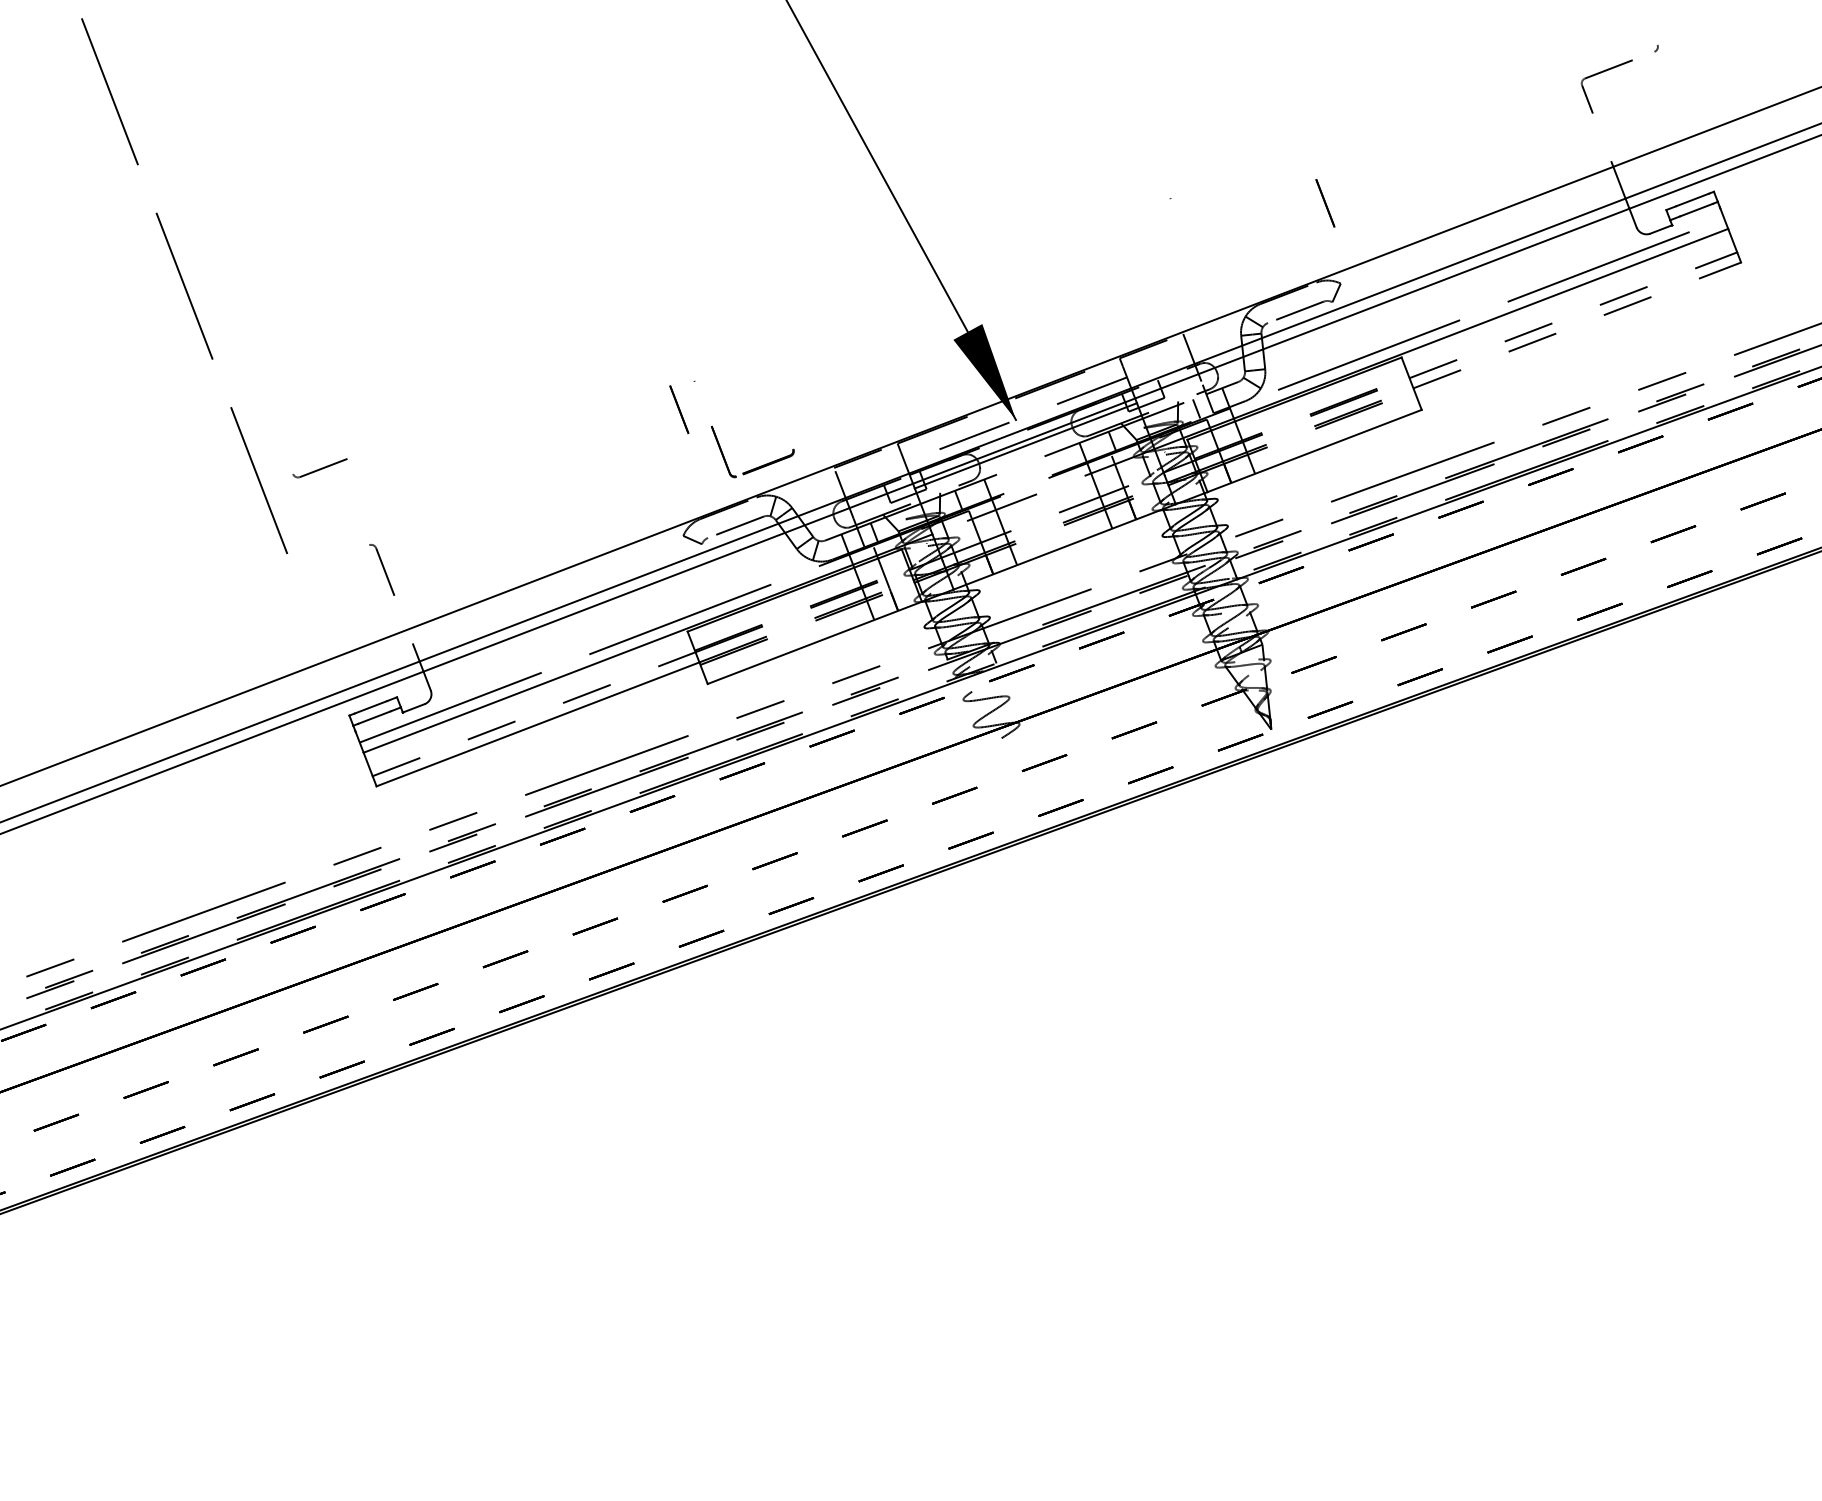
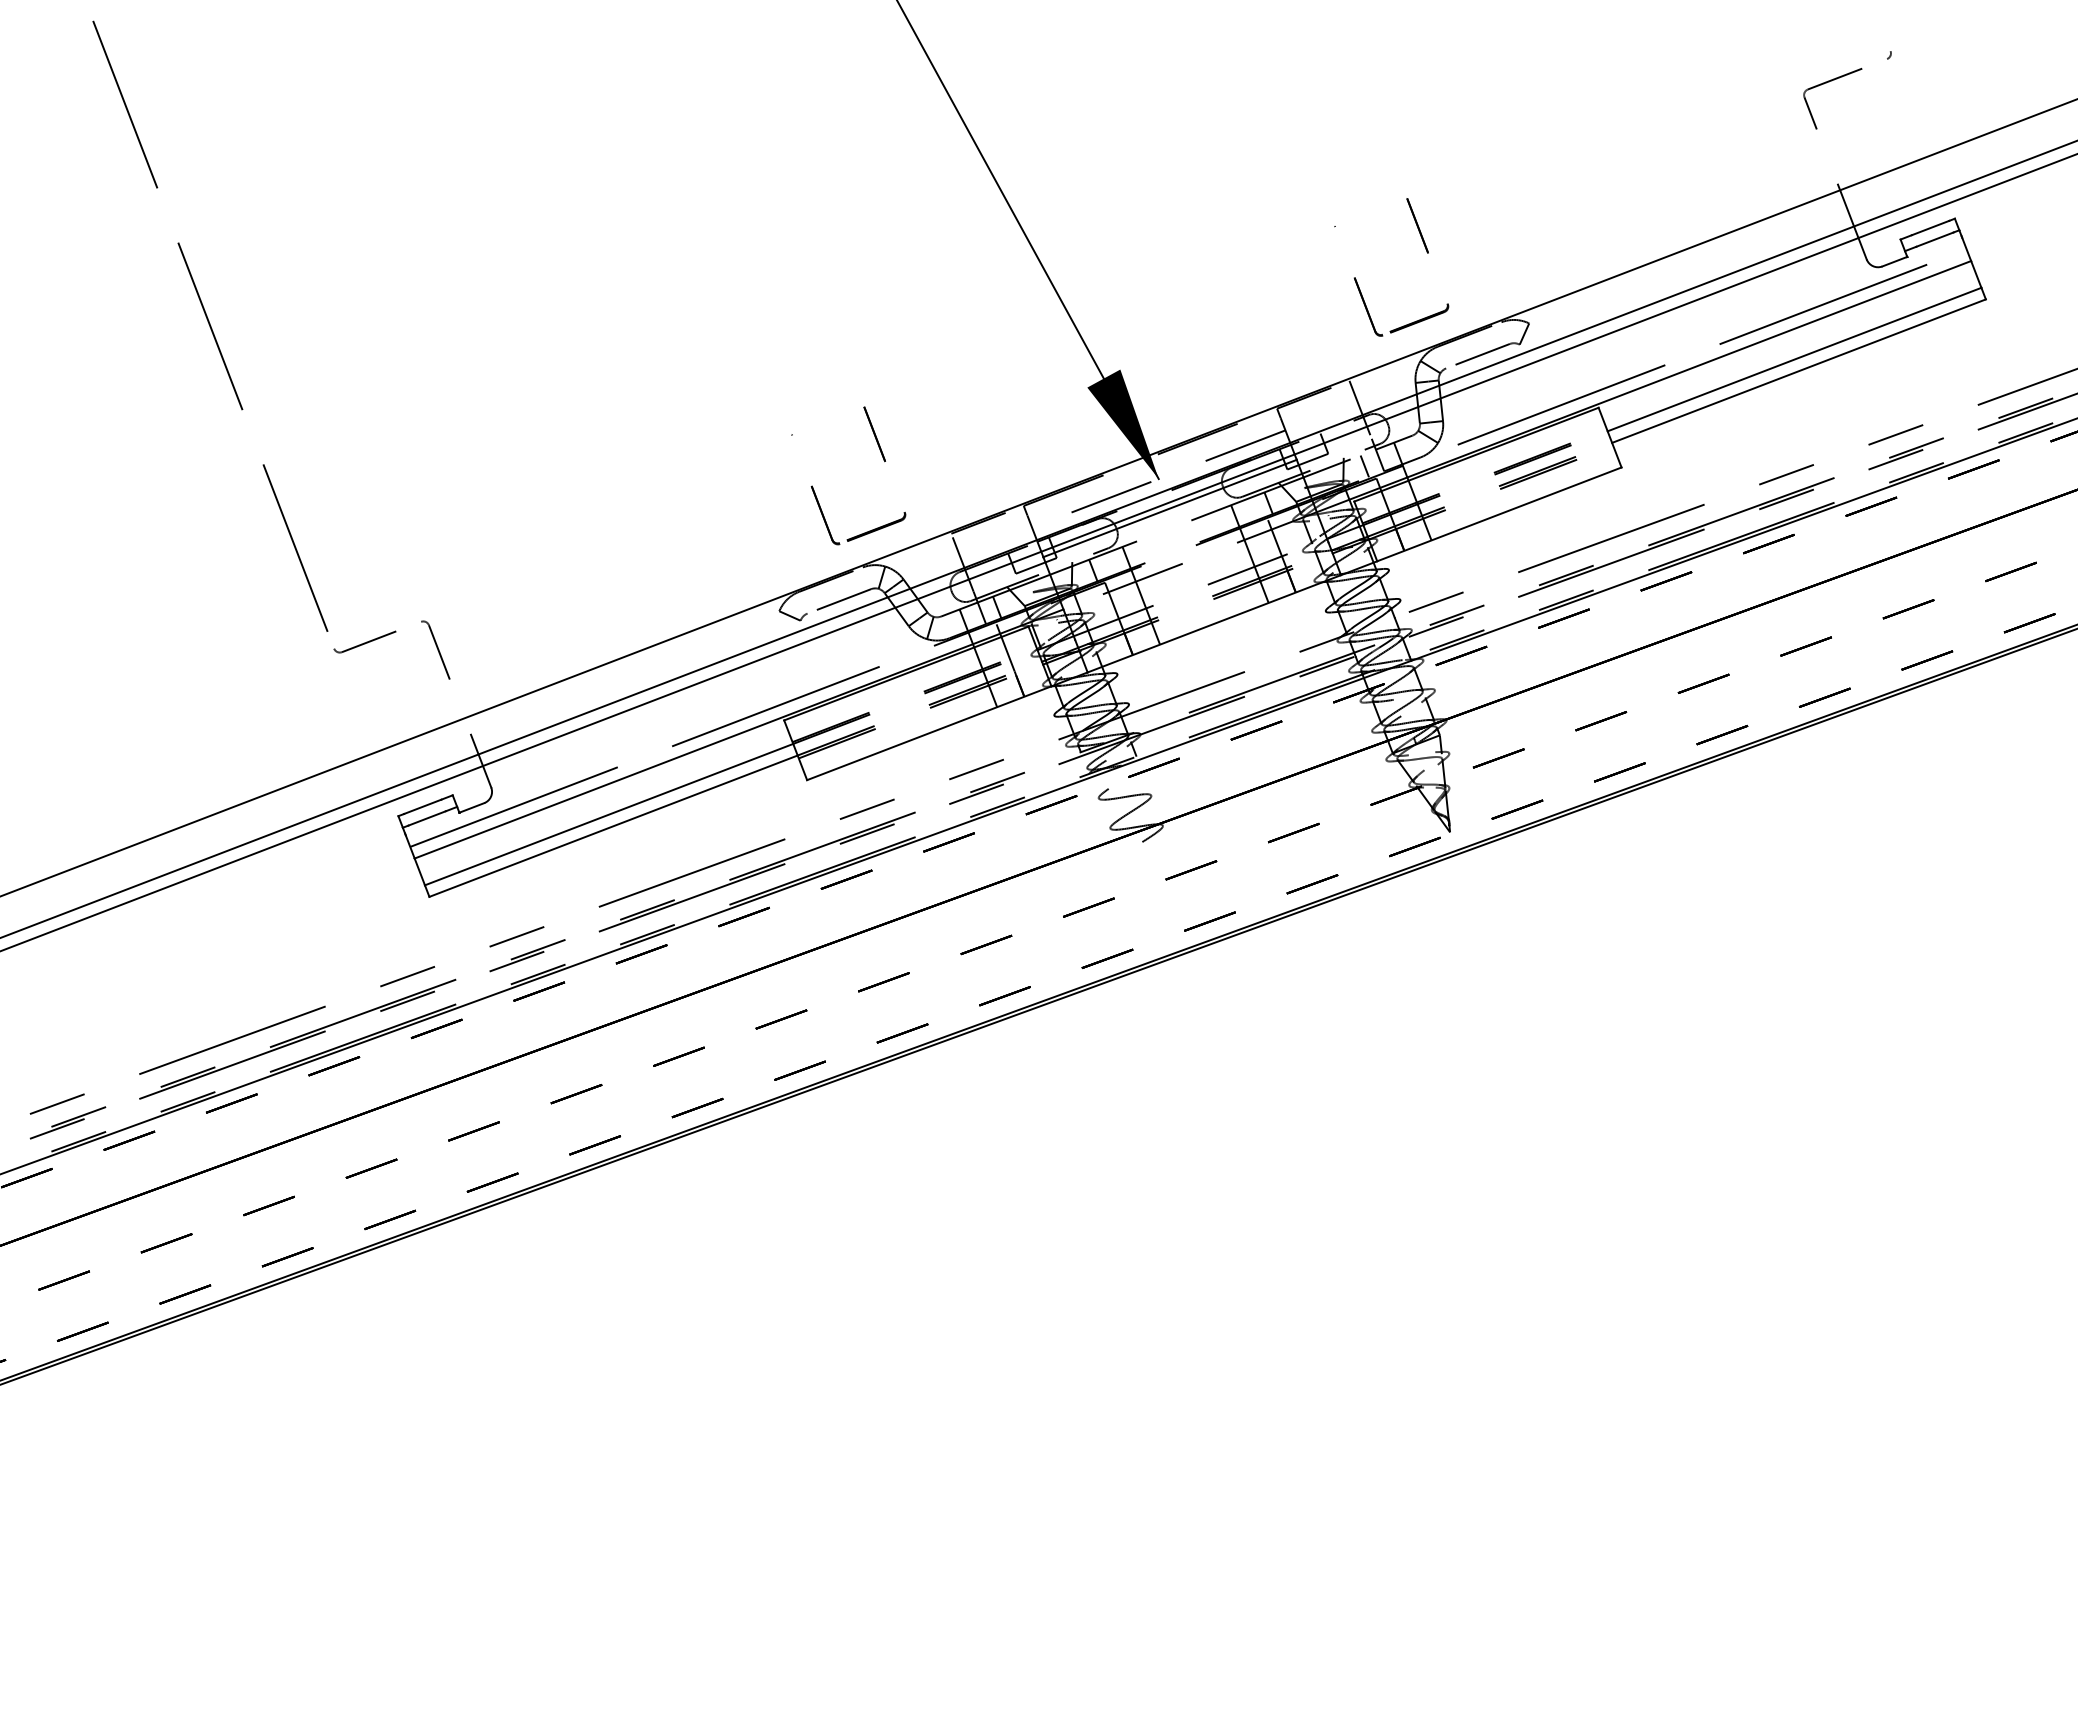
line: (1325, 203) -> (1417, 225), moved
part: (1234, 283) -> (1408, 323), added
line: (1574, 315) -> (1795, 359), dashed -> solid
line: (1577, 324) -> (1799, 370), dashed -> solid
line: (679, 409) -> (874, 434), moved
part: (319, 467) -> (364, 641), moved
line: (534, 714) -> (609, 814), dashed -> solid

